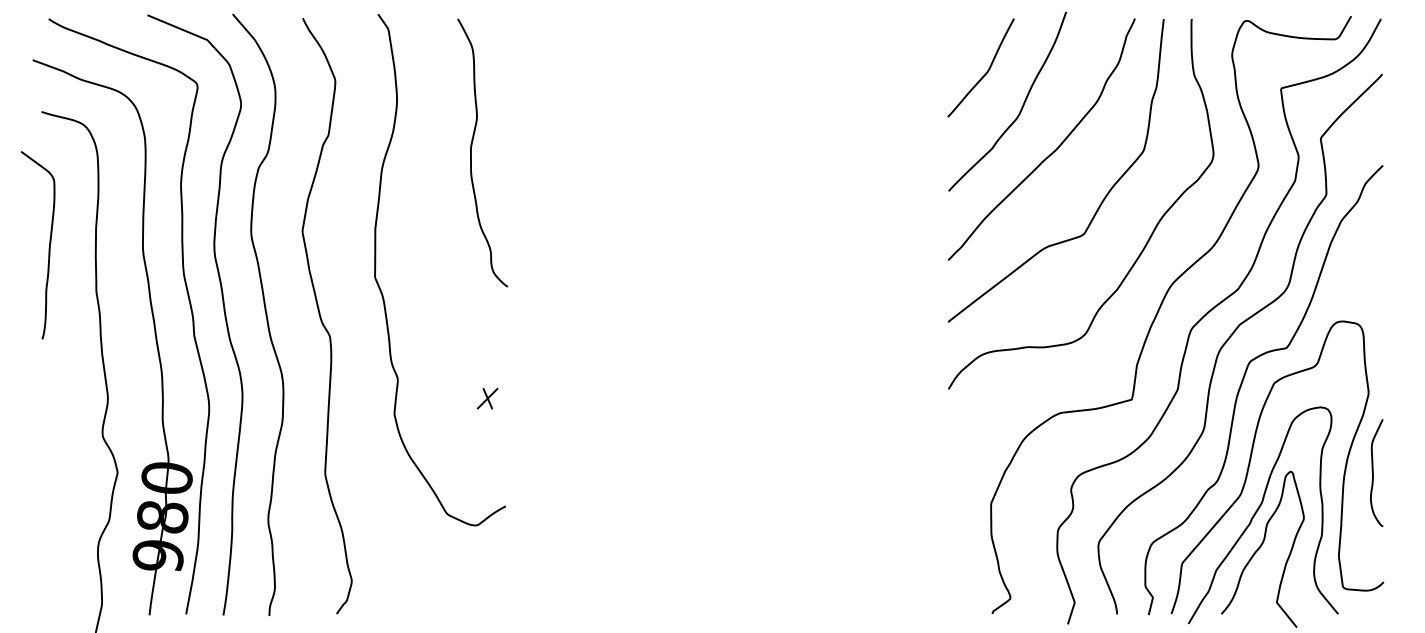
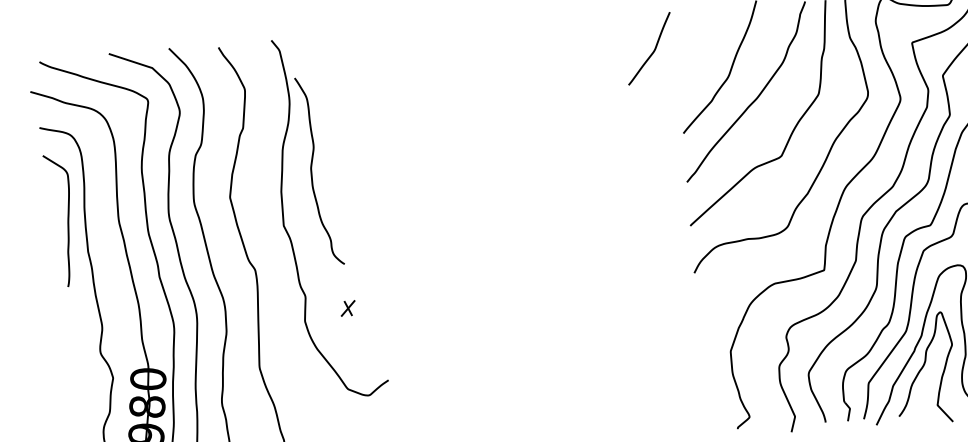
curve: (985, 72) -> (652, 51), moved
curve: (471, 152) -> (311, 171), moved
curve: (48, 247) -> (67, 221), moved
part: (487, 398) -> (348, 308), moved

